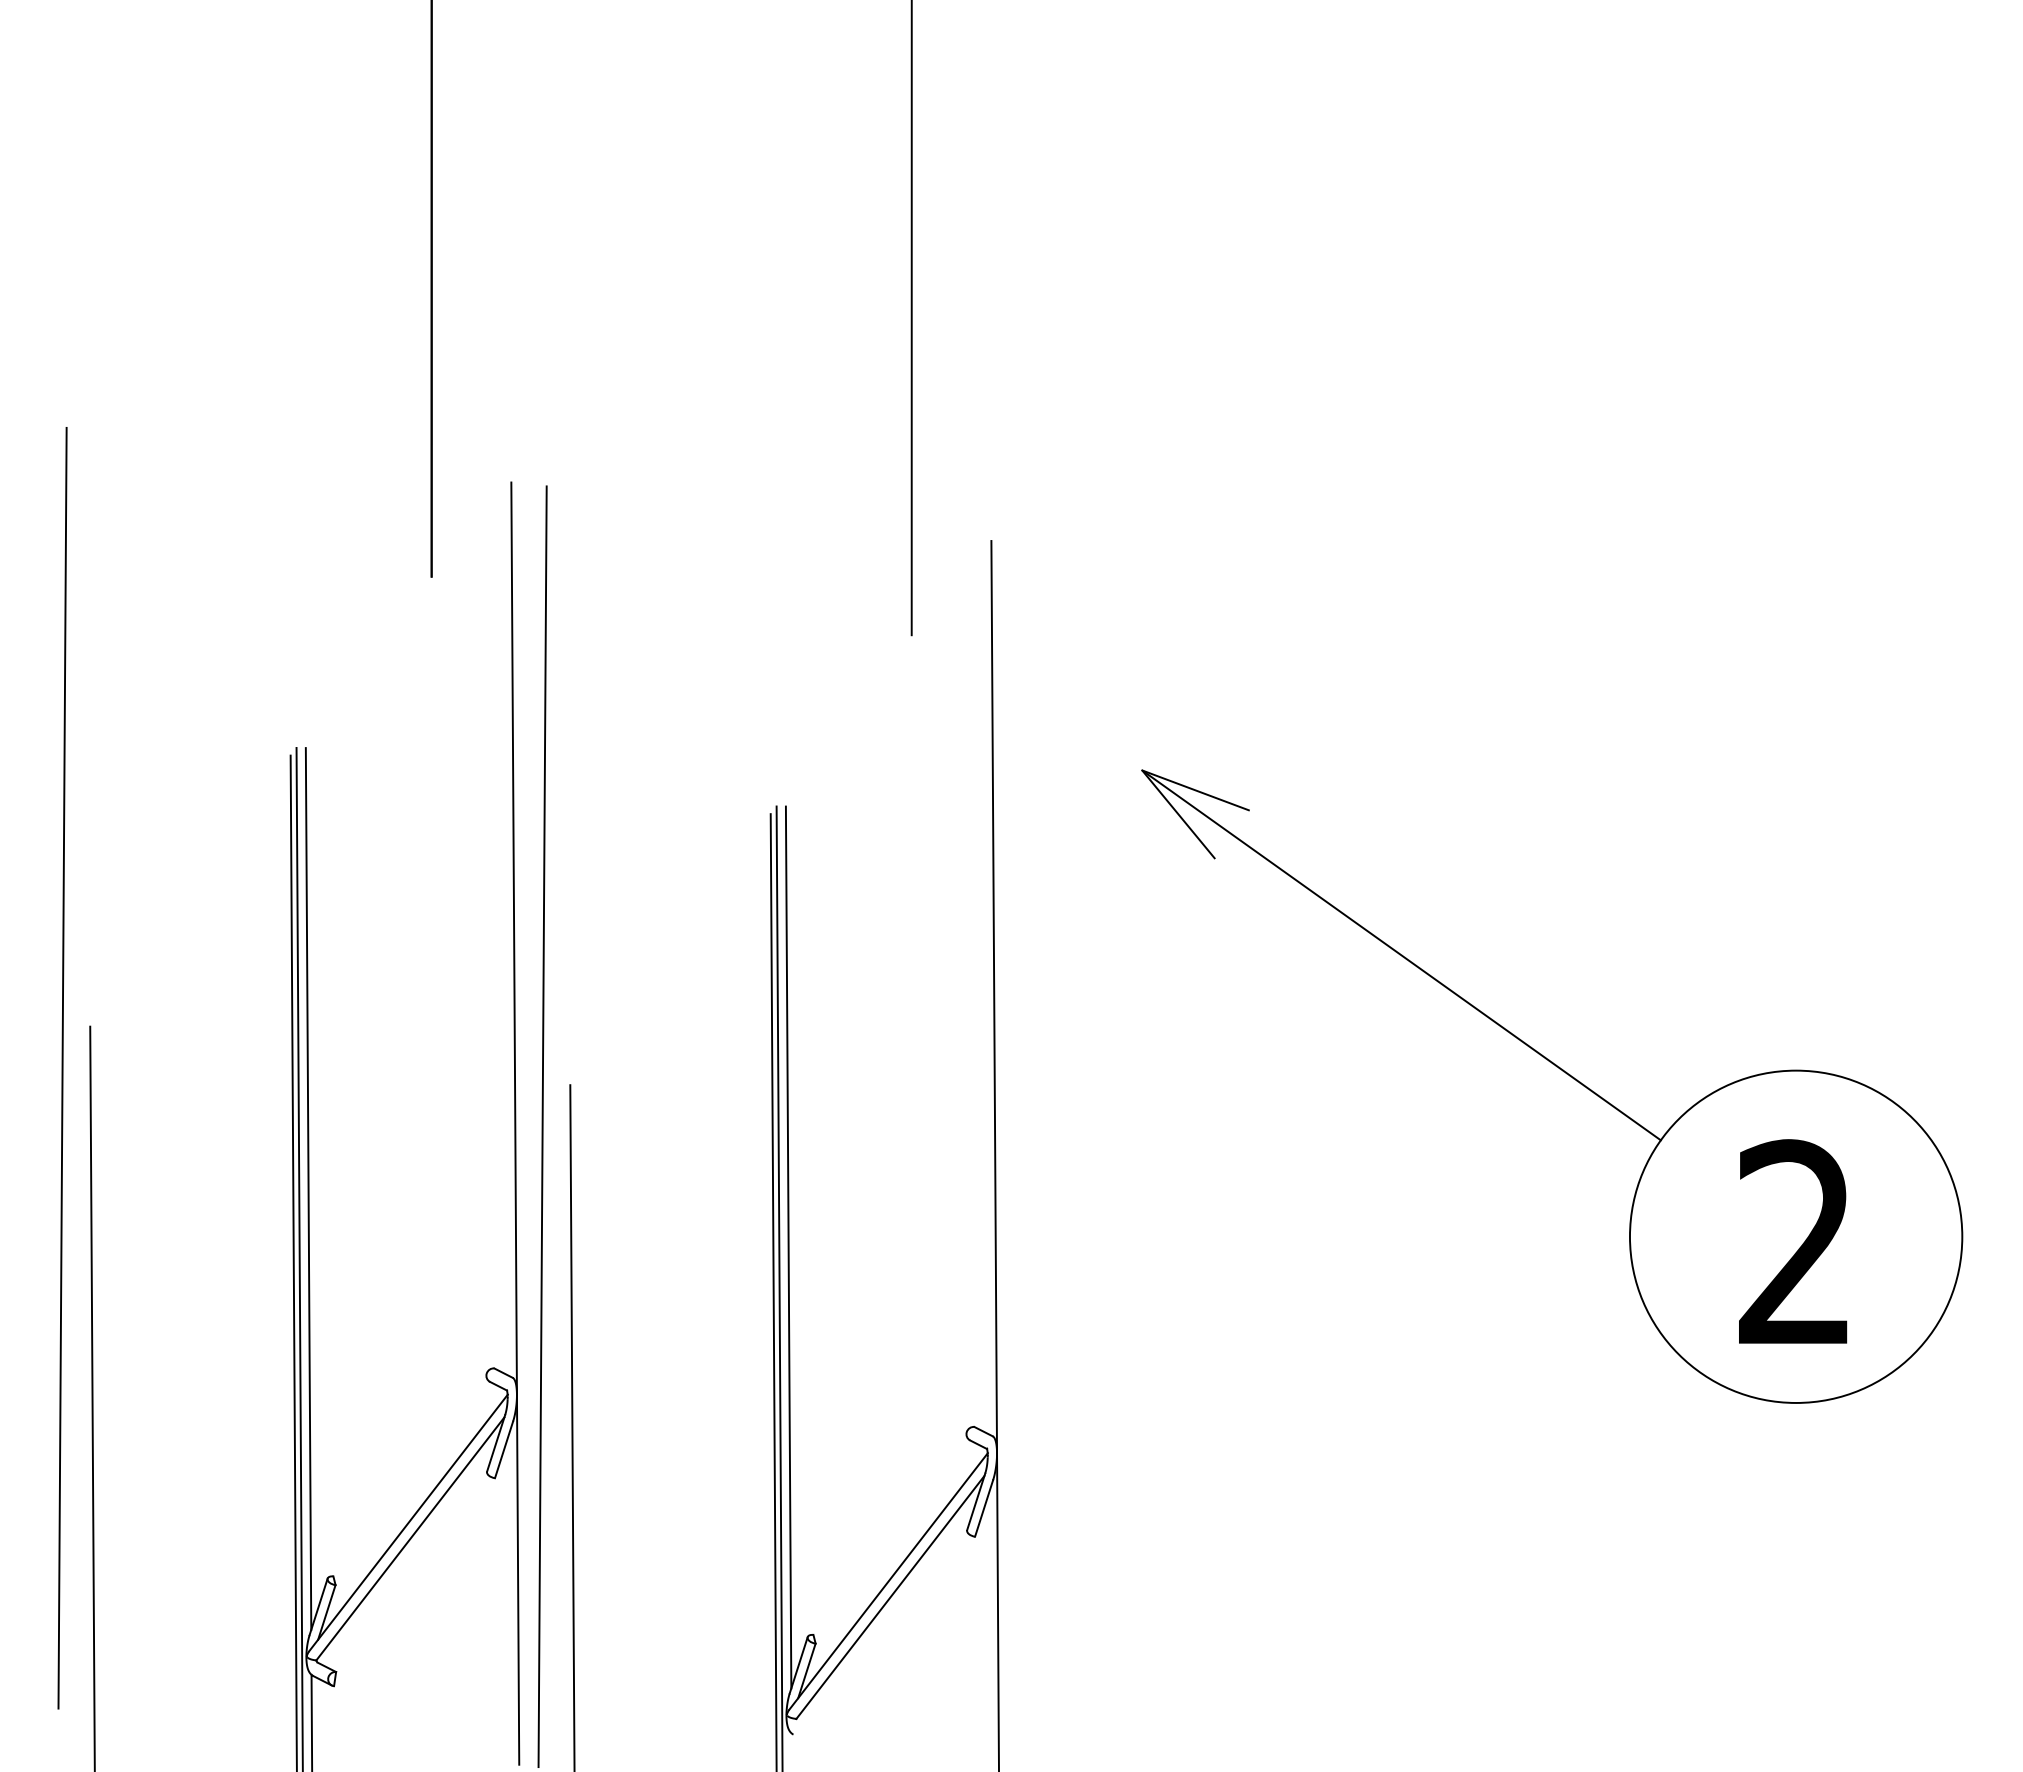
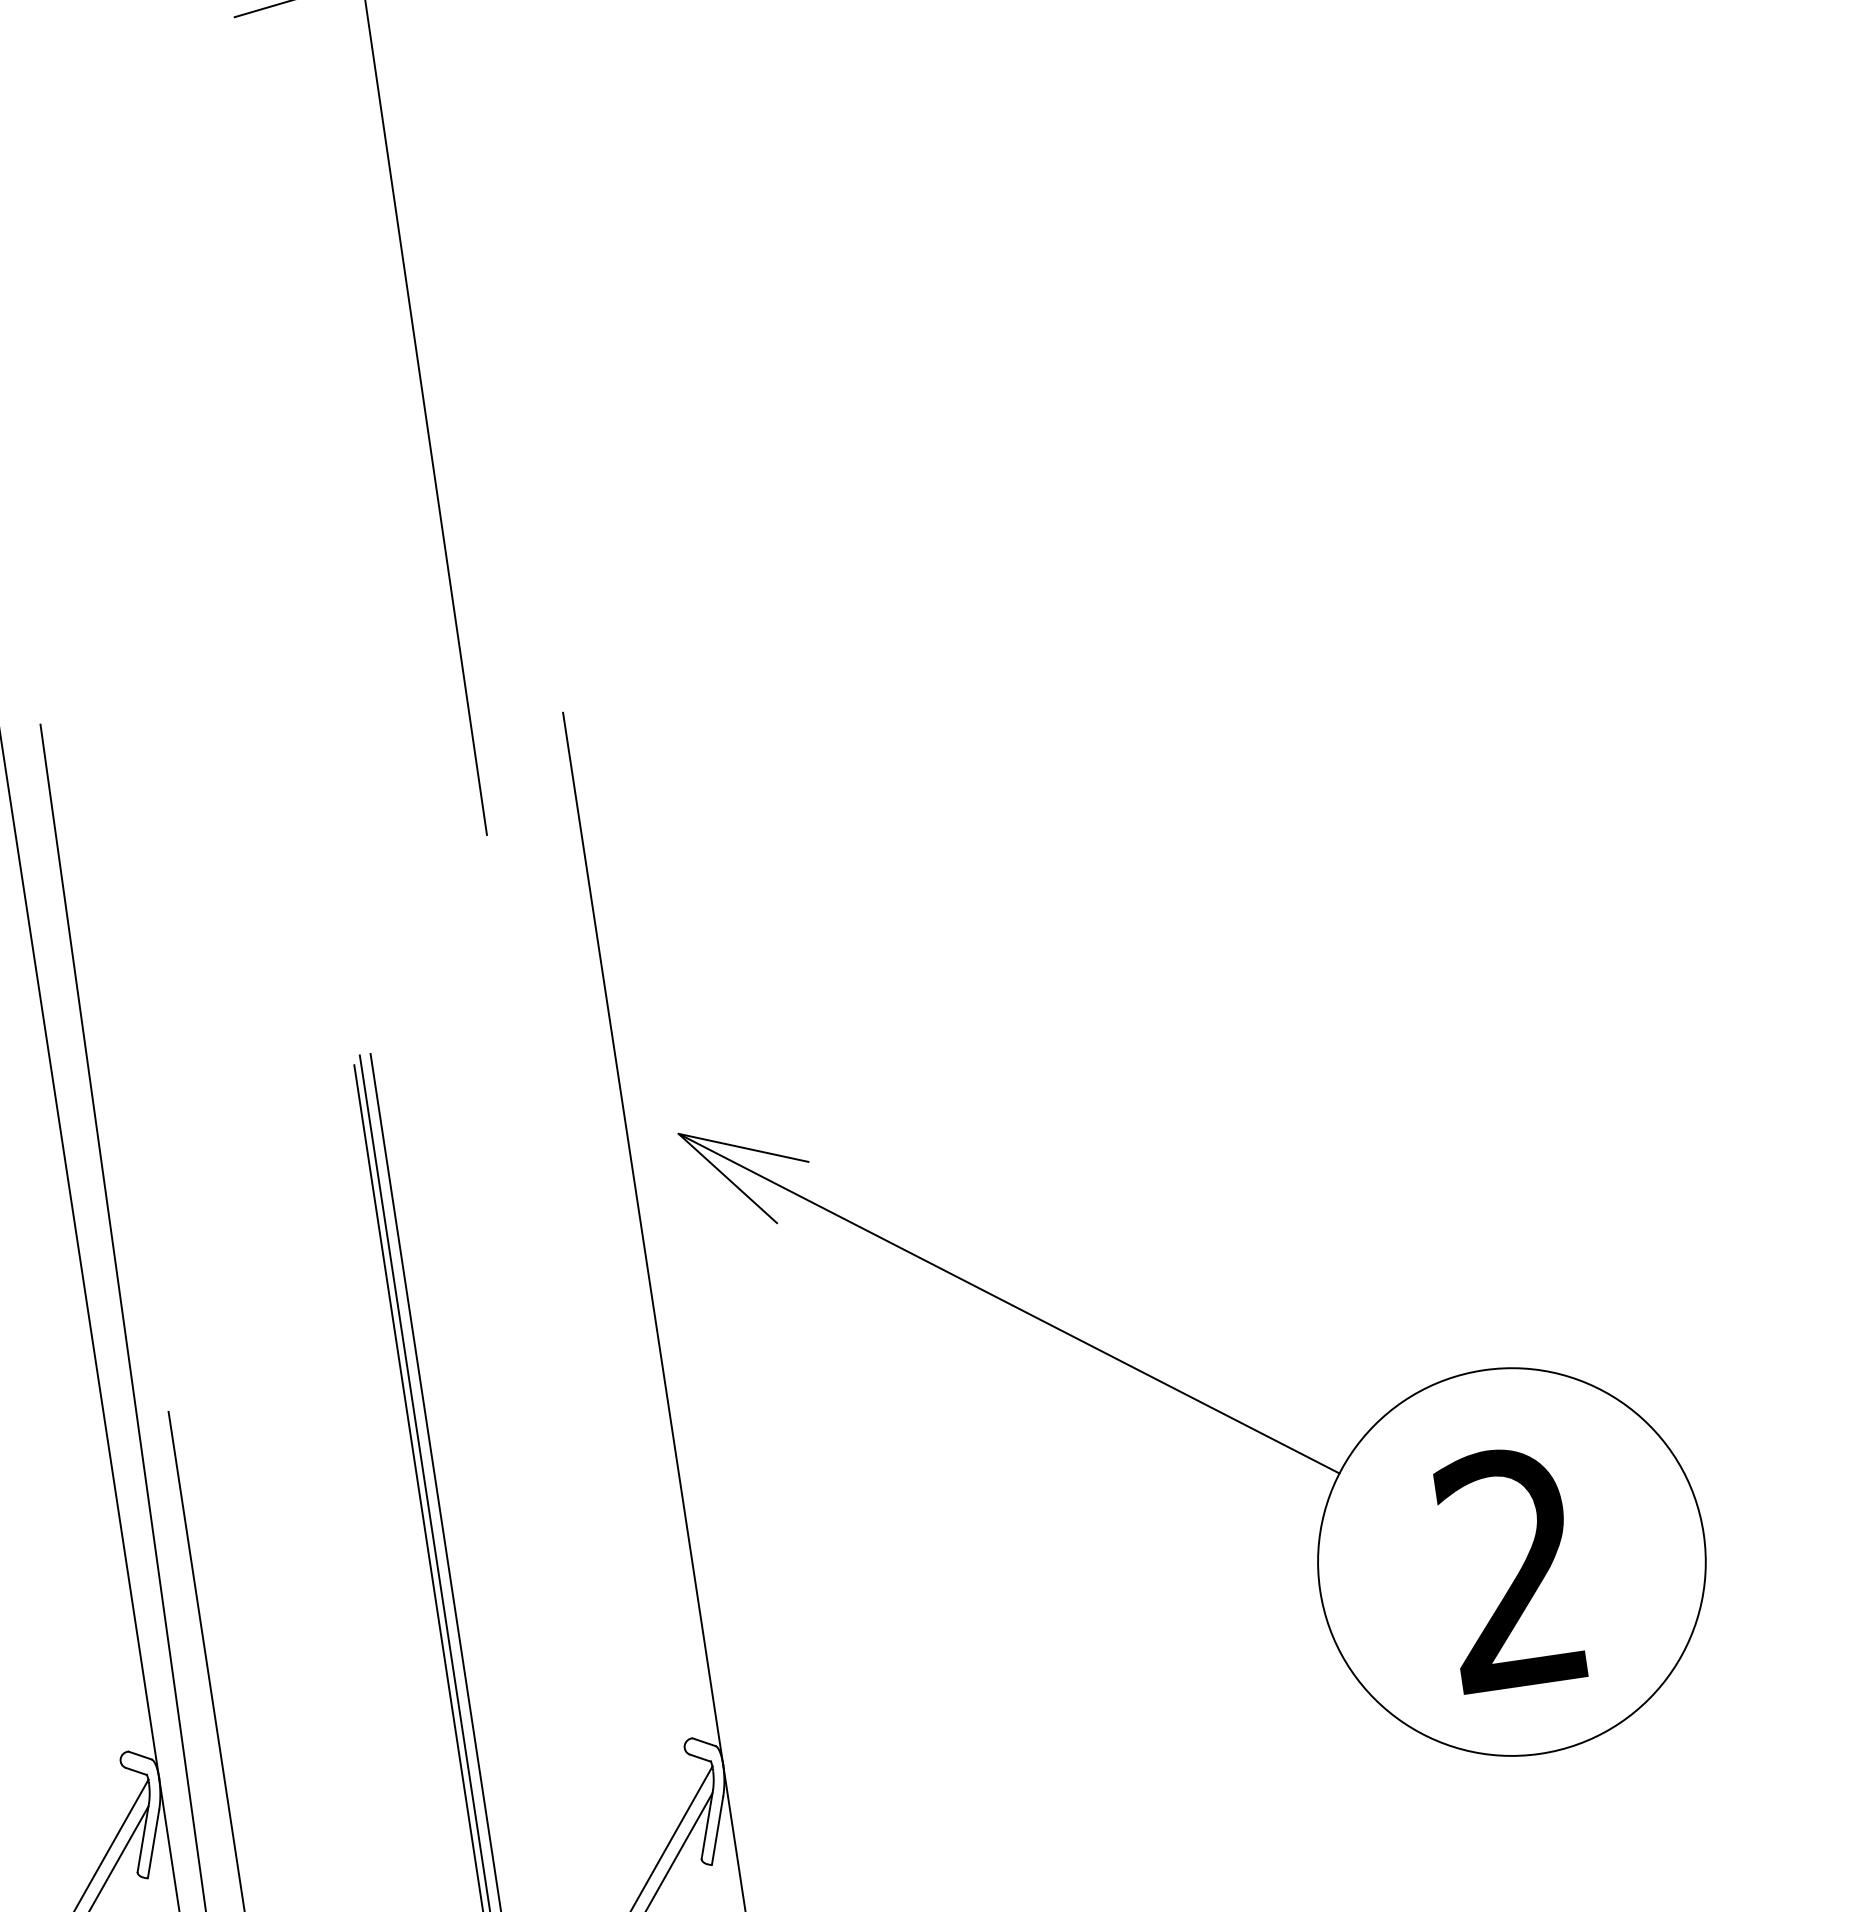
part: (1563, 1072) -> (1215, 1411), moved

